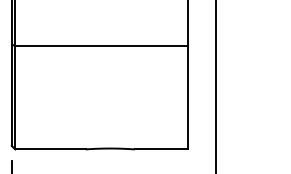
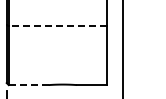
line: (100, 46) -> (57, 26), solid -> dashed
line: (51, 150) -> (29, 85), solid -> dashed

